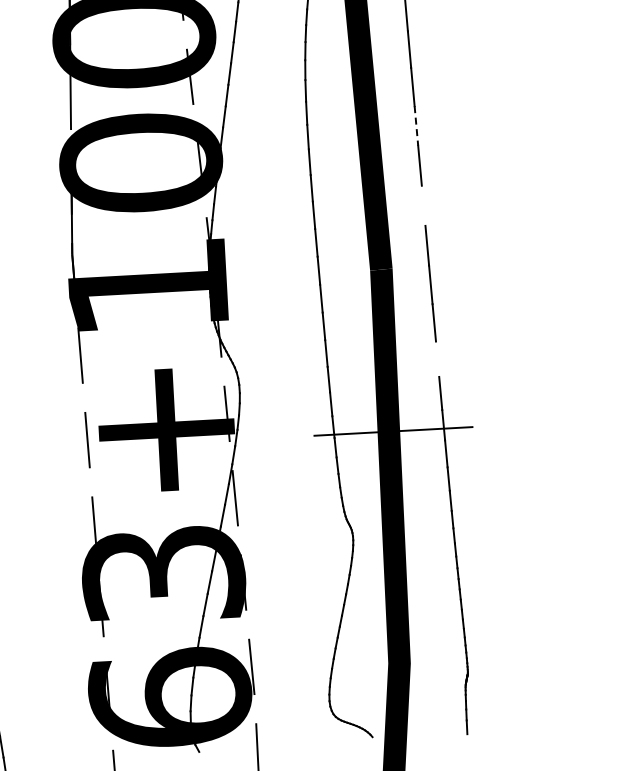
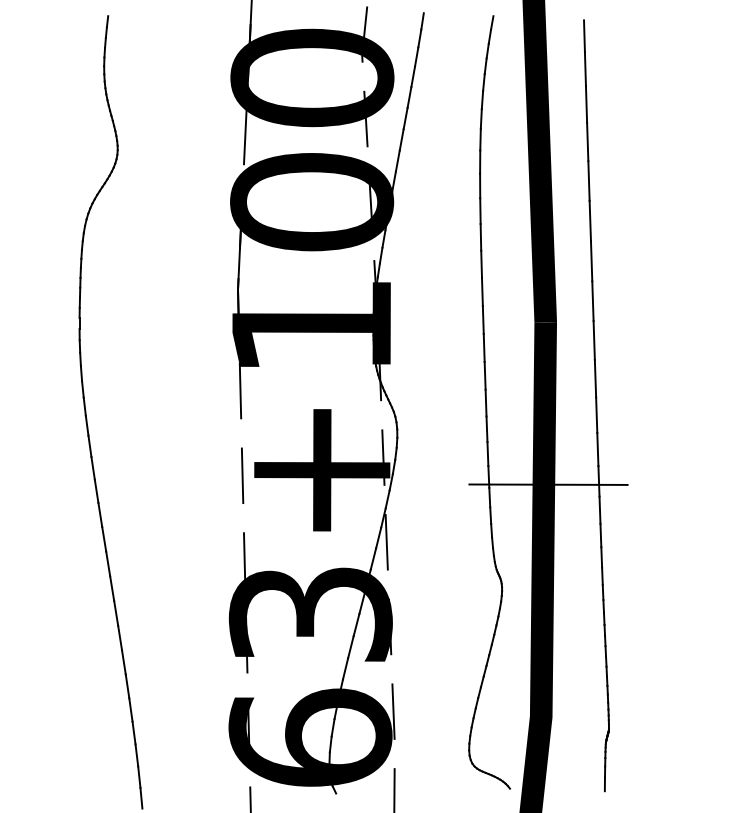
line: (415, 126) -> (588, 181), dashed -> solid
line: (423, 206) -> (591, 261), added
line: (437, 358) -> (596, 414), added

